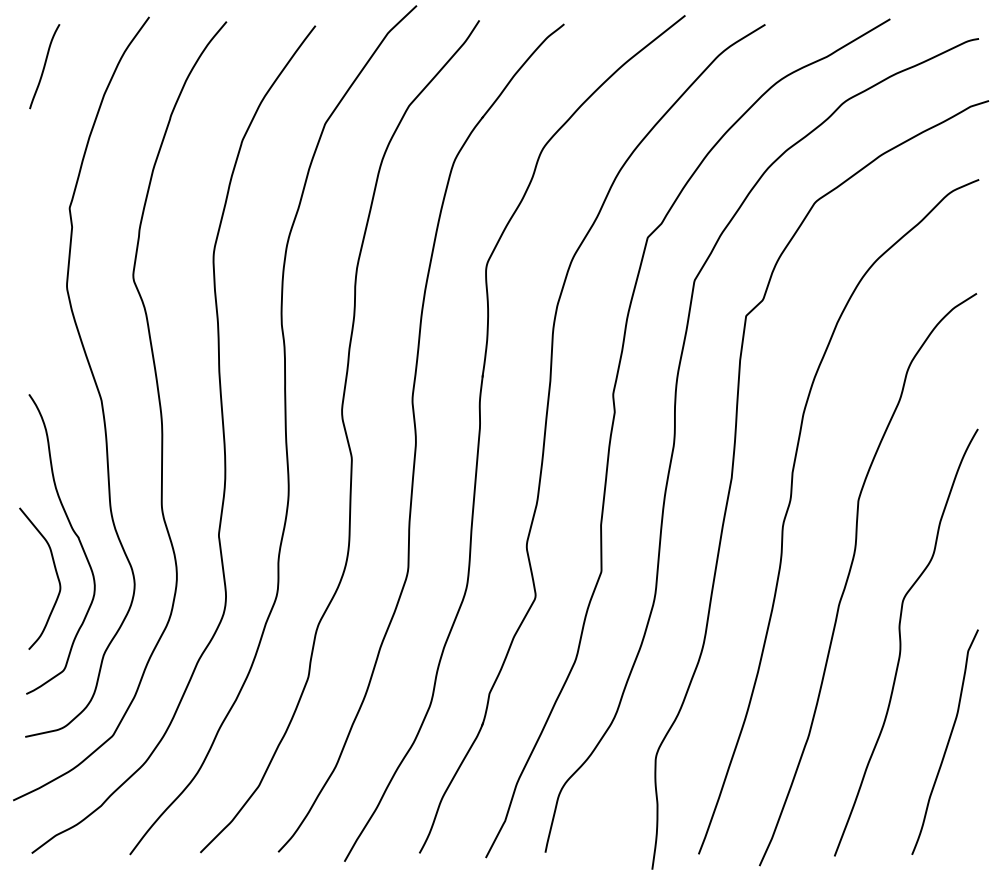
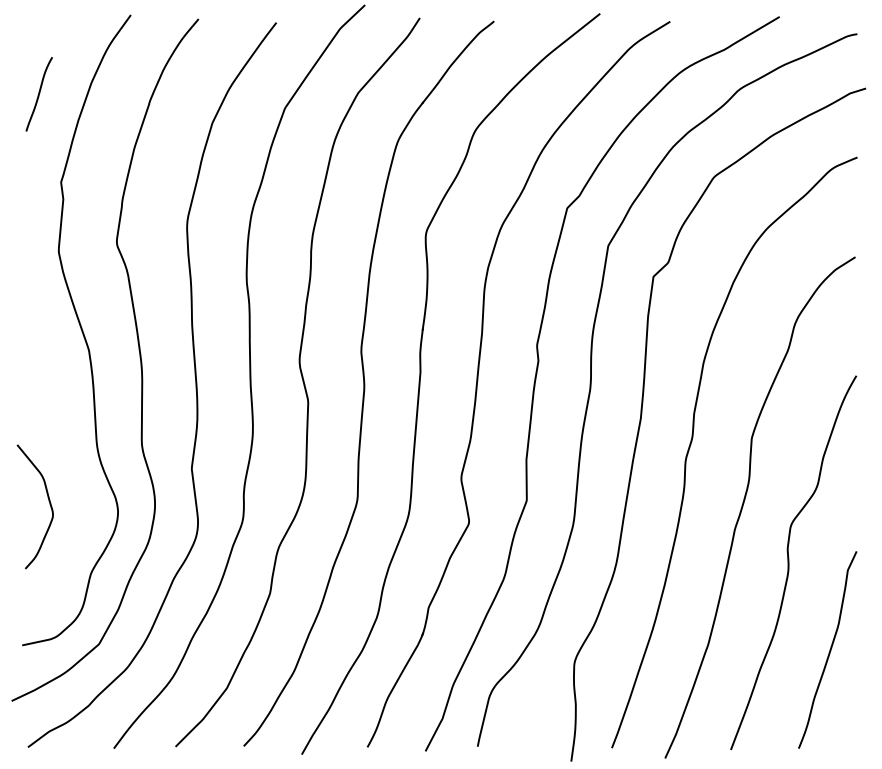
curve: (44, 66) -> (39, 94), moved
curve: (75, 535) -> (66, 468), removed

